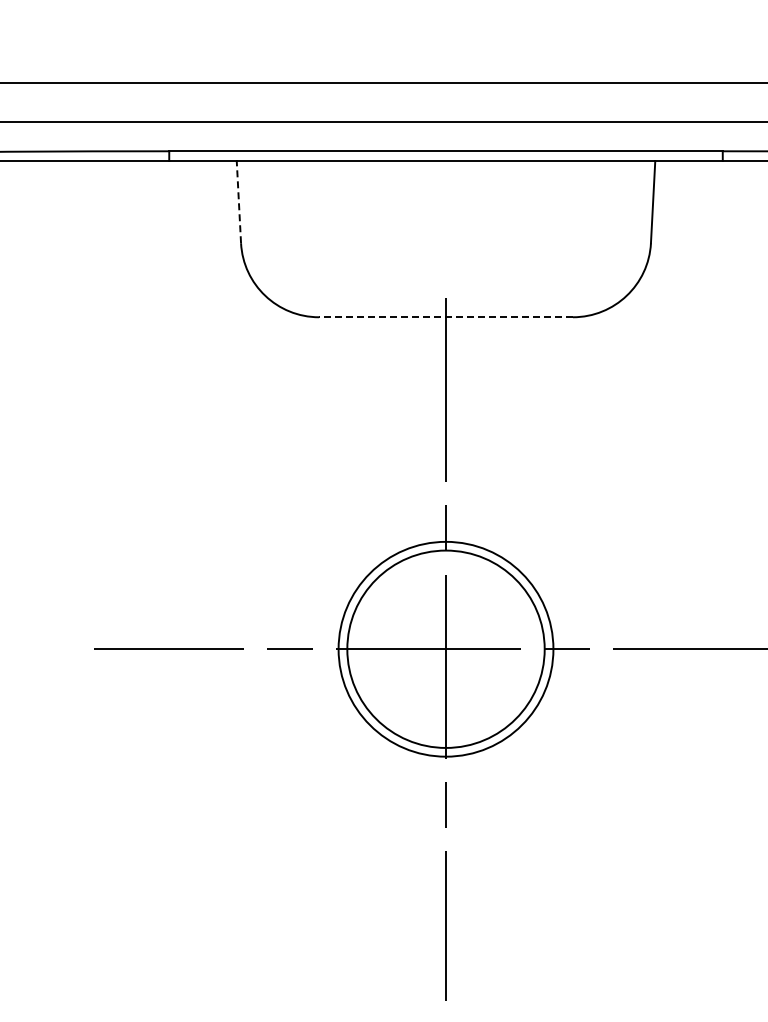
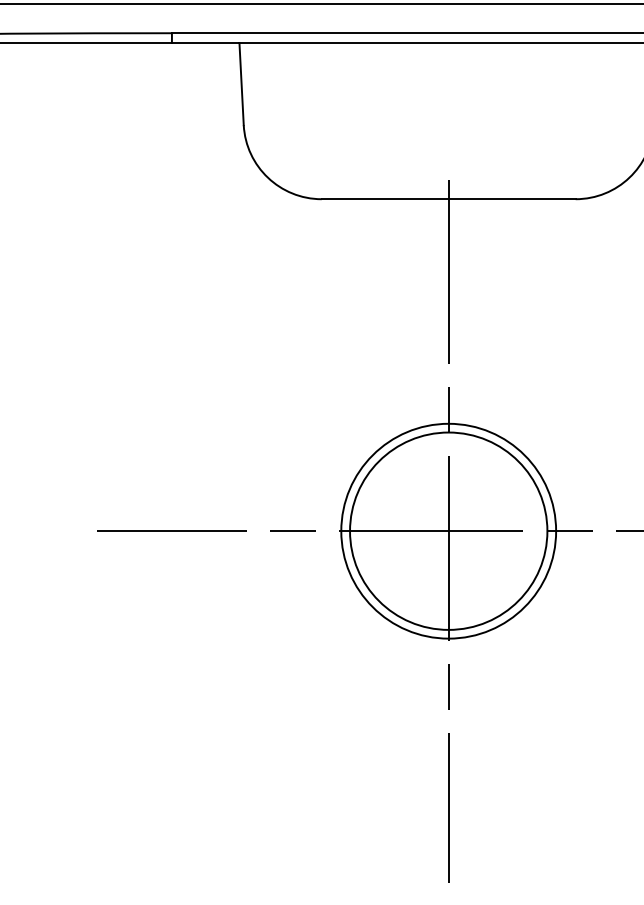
line: (238, 201) -> (241, 83), dashed -> solid
line: (446, 317) -> (449, 199), dashed -> solid

